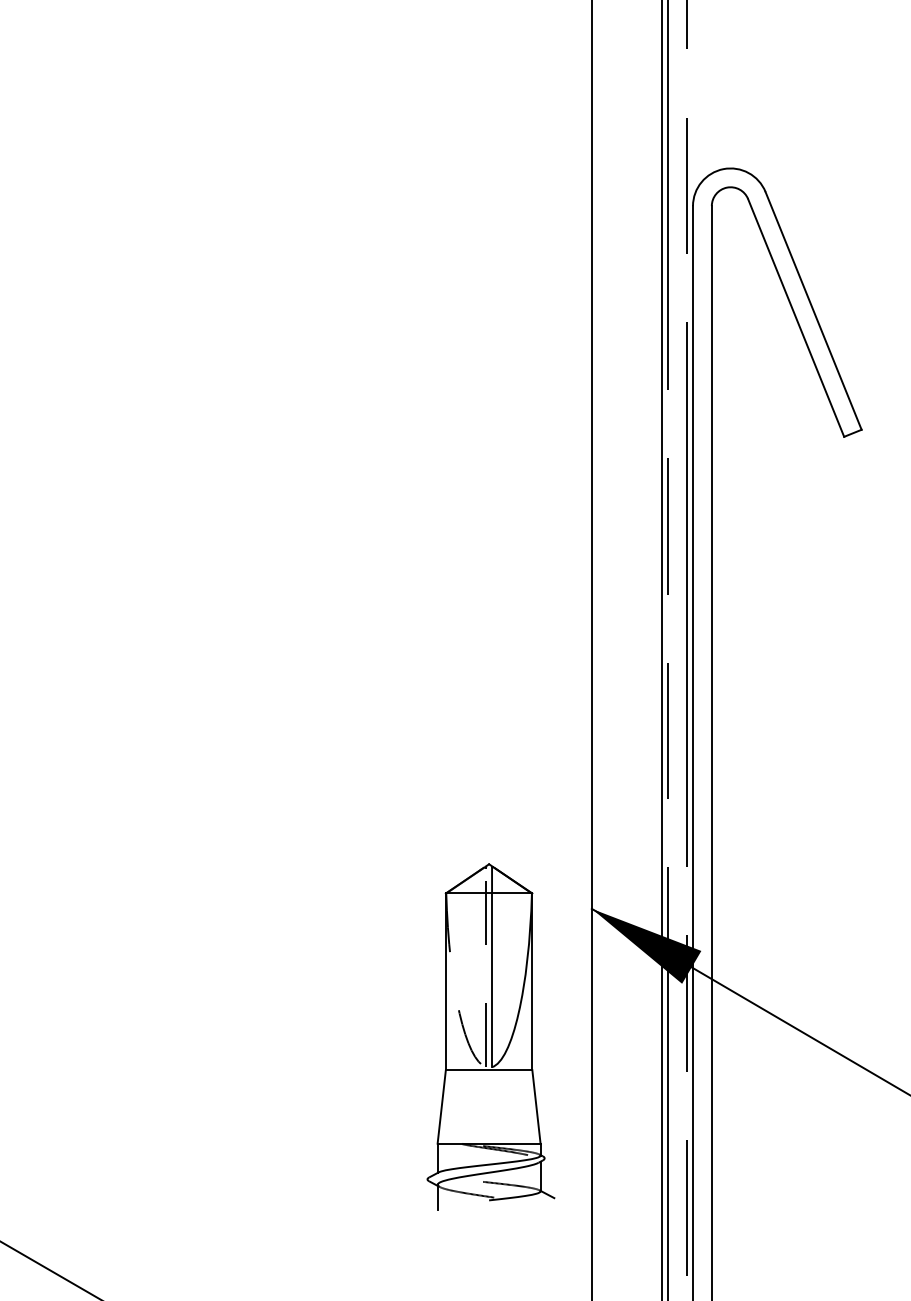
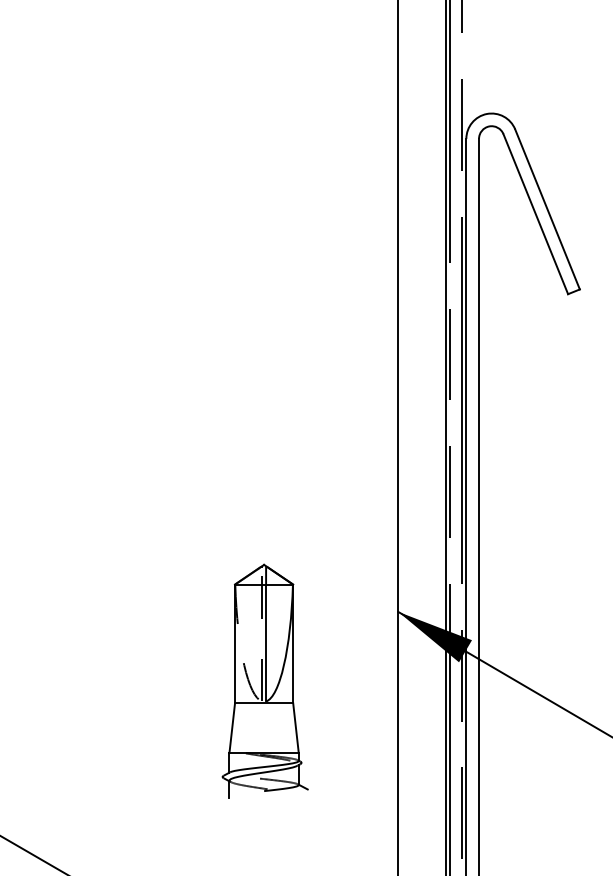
part: (489, 1036) -> (264, 680), moved

